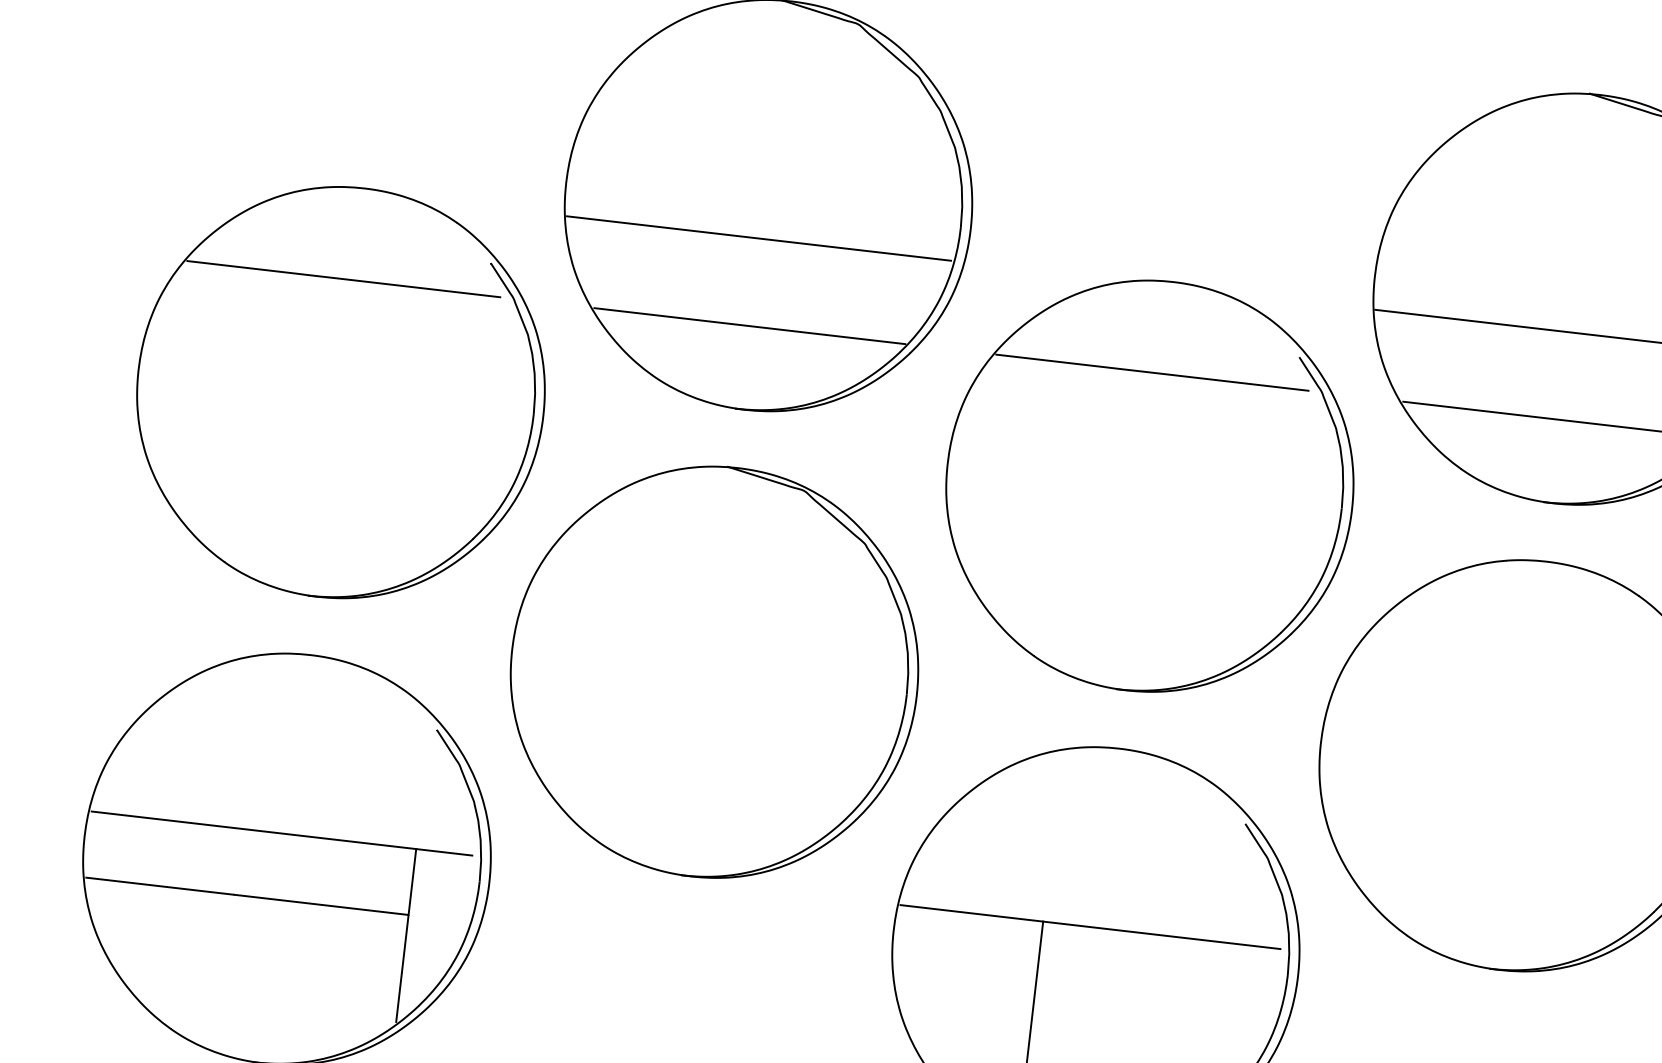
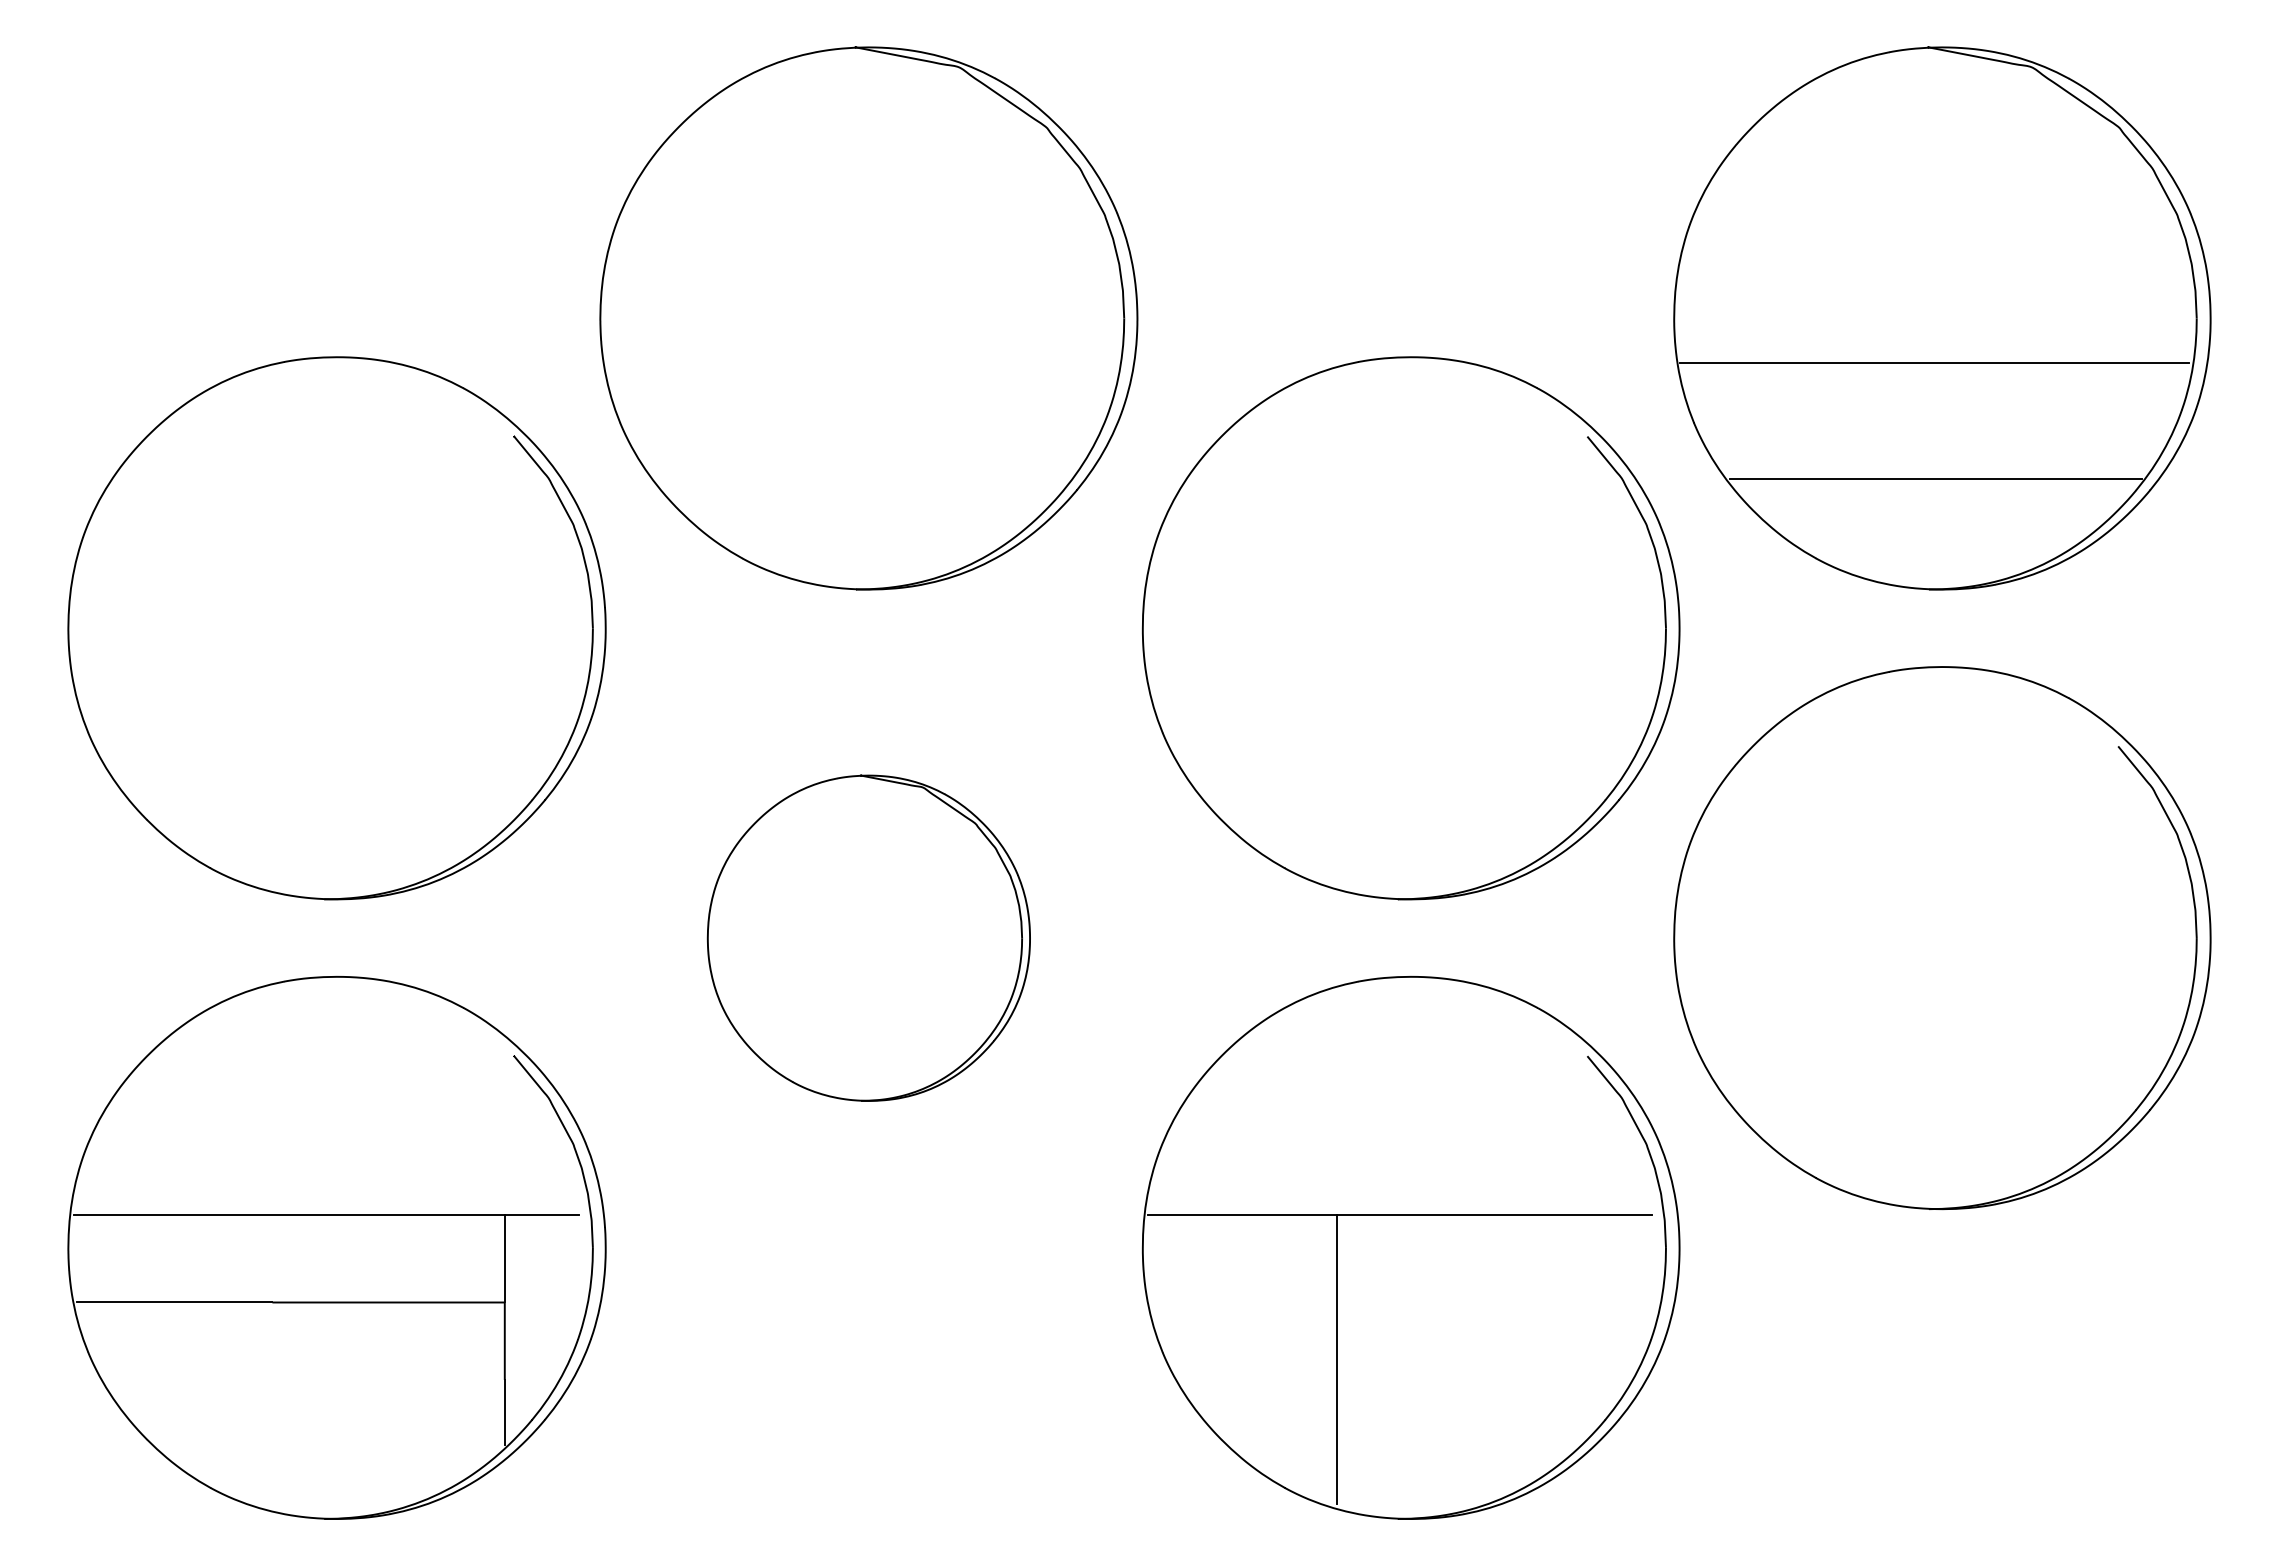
line: (759, 238) -> (861, 363), removed
line: (343, 279) -> (323, 479), removed
line: (749, 326) -> (862, 479), removed
line: (1151, 372) -> (1396, 479), removed
part: (714, 672) -> (868, 938), size x0.6

